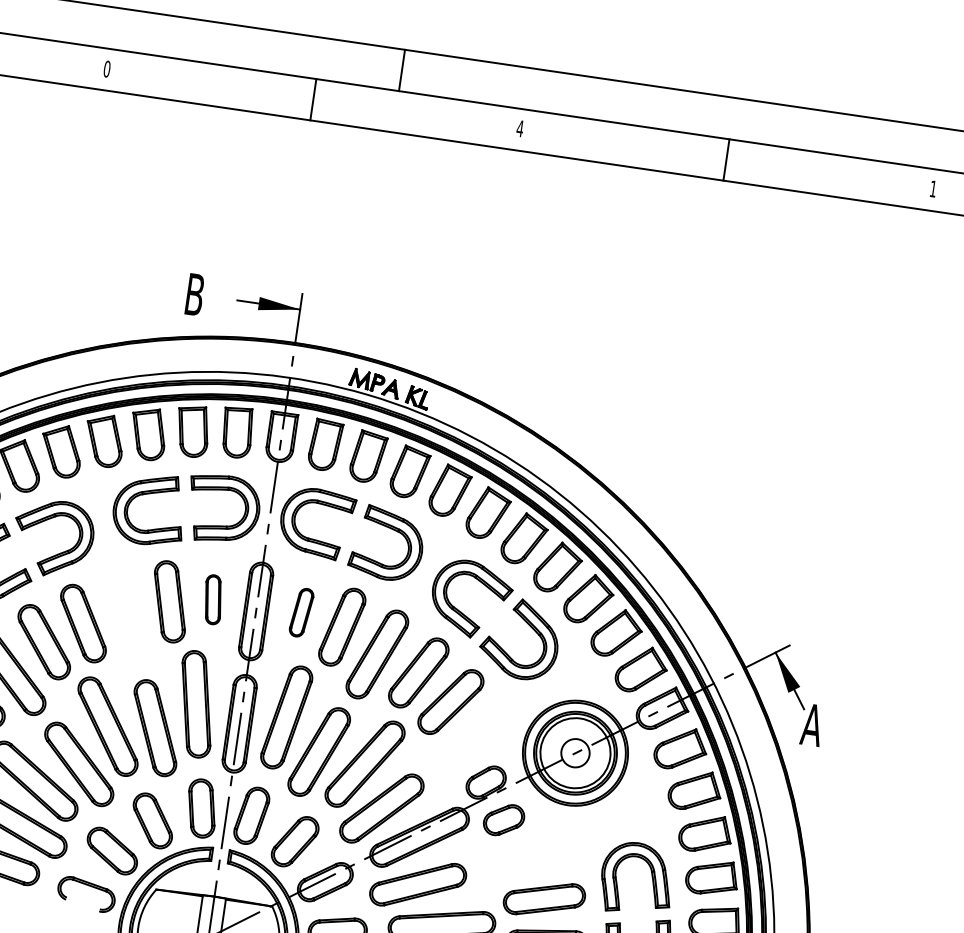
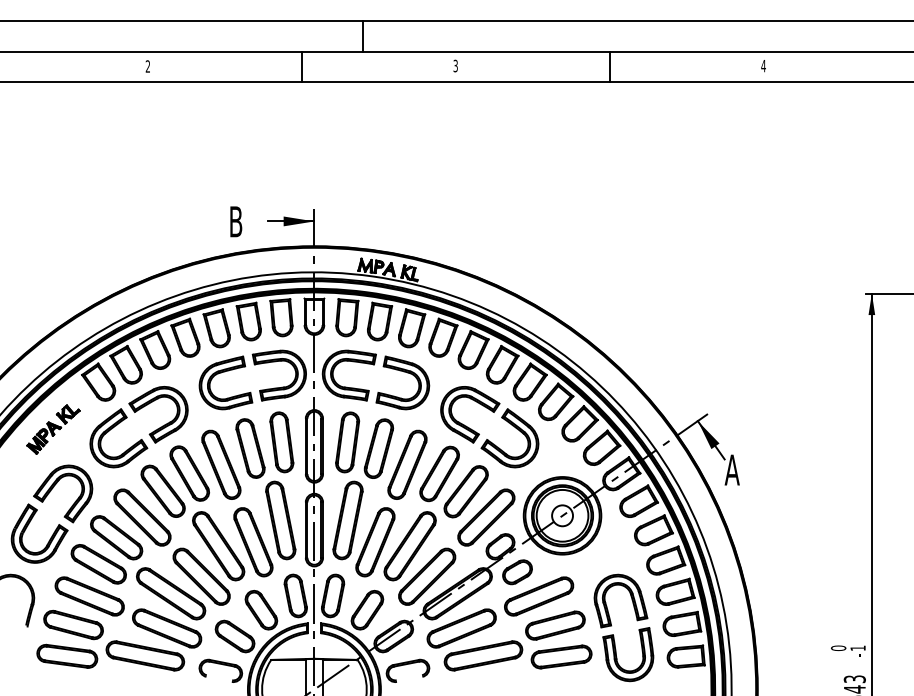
text: (106, 68) -> (147, 66), 0 -> 2
text: (520, 127) -> (455, 65), 4 -> 3
text: (933, 189) -> (763, 66), 1 -> 4
part: (212, 599) -> (281, 442), size x1.67
part: (301, 612) -> (347, 442), size x1.67
part: (127, 617) -> (221, 464), added
part: (473, 740) -> (486, 517), added
part: (528, 856) -> (539, 596), added

